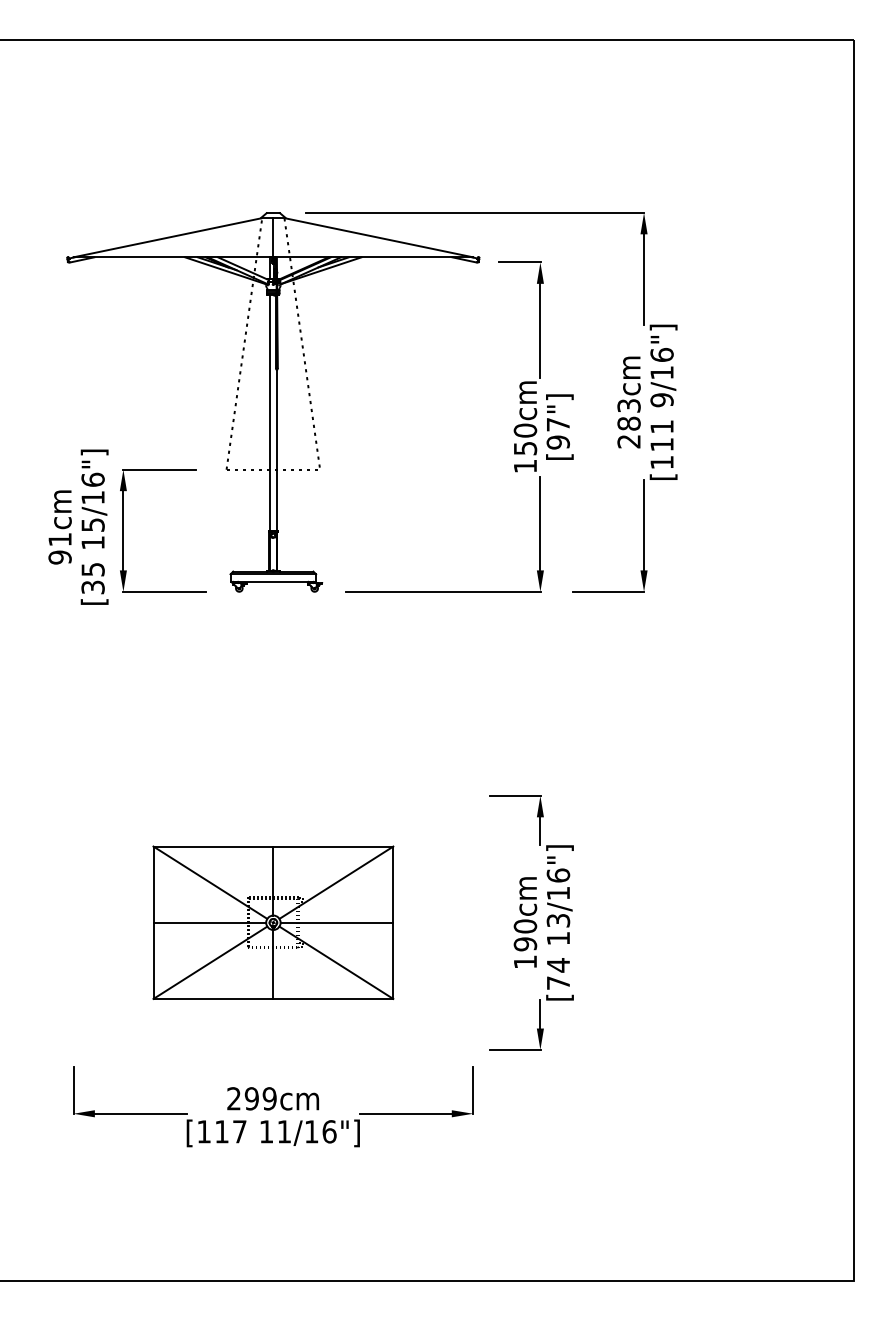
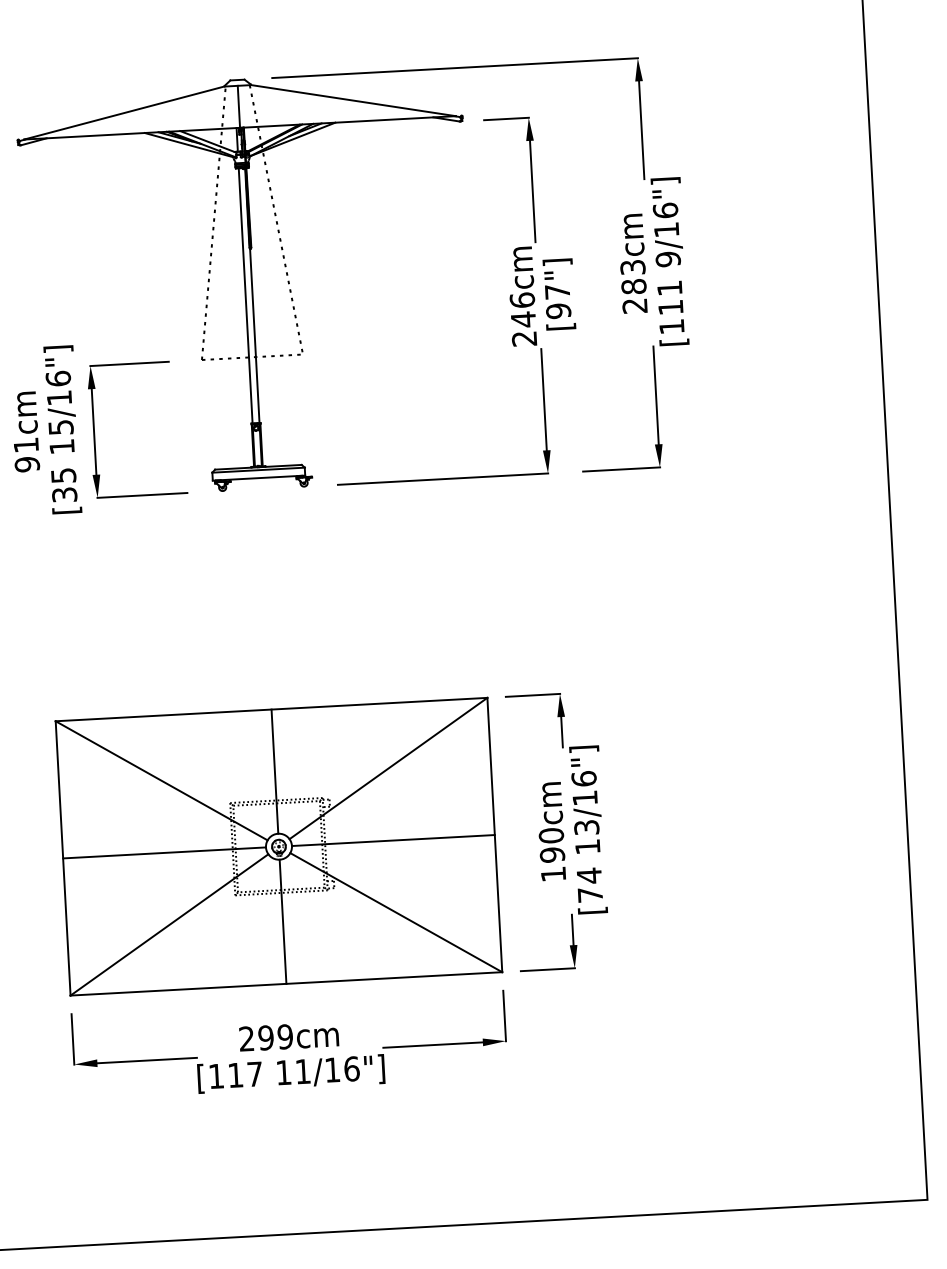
text: (525, 448) -> (523, 319), 150cm -> 246cm
part: (273, 922) -> (279, 846), size x1.67

